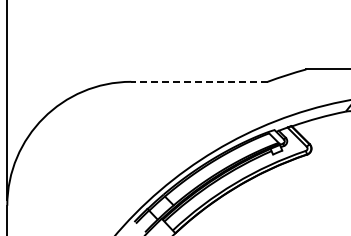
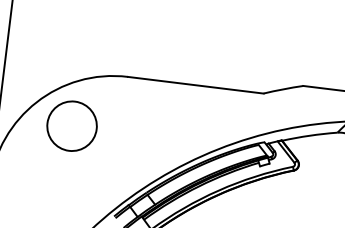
line: (198, 81) -> (194, 84), dashed -> solid
circle: (81, 137) -> (71, 126), added

